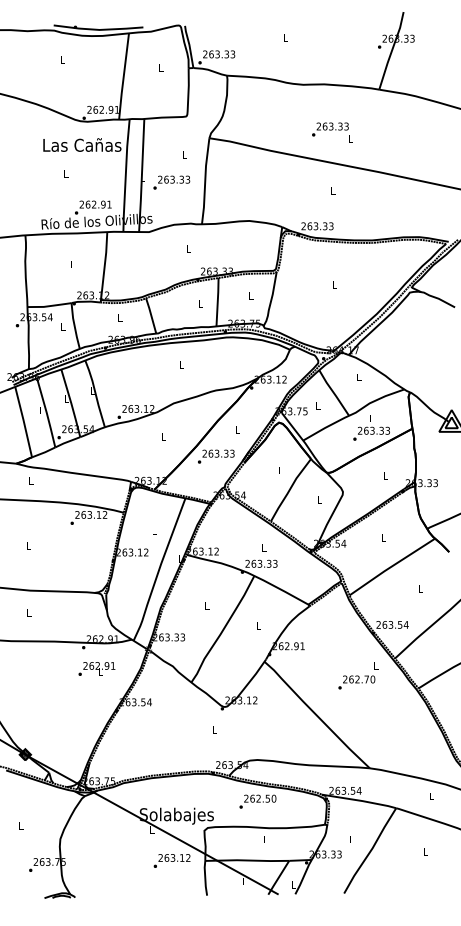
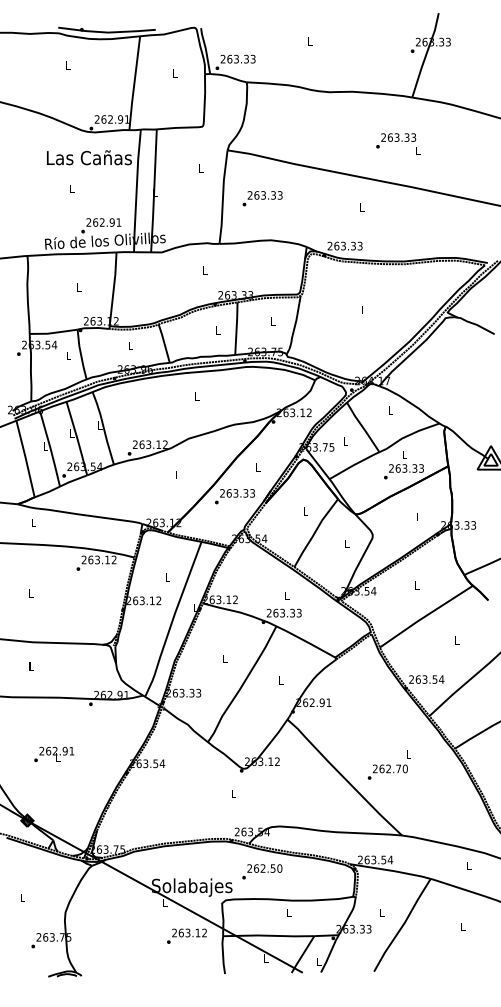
text: (332, 131) -> (398, 143), moved
text: (171, 182) -> (262, 198), moved
text: (97, 668) -> (54, 753), moved
text: (357, 675) -> (388, 764), moved
text: (258, 801) -> (262, 871), moved

